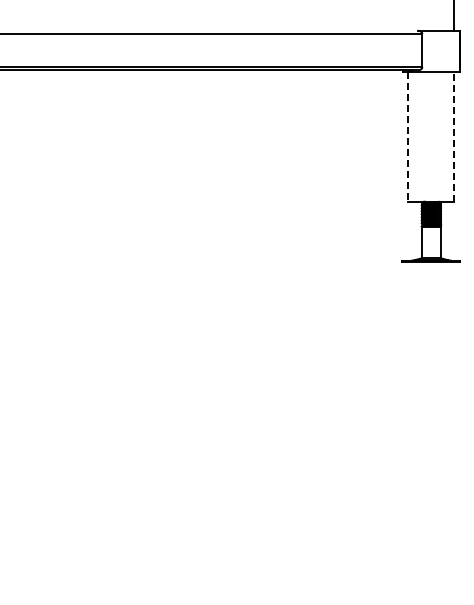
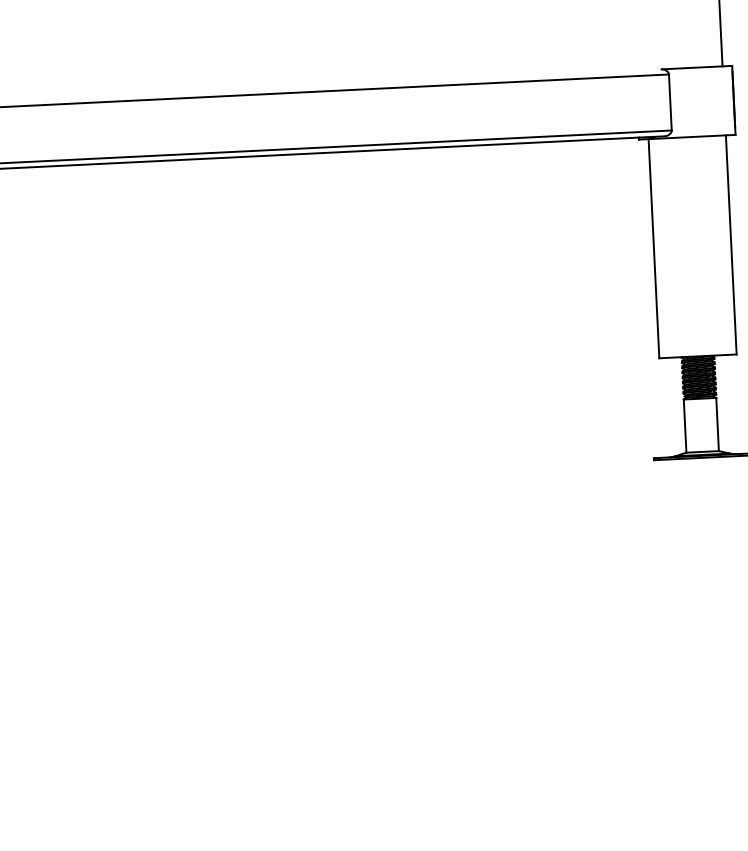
line: (408, 136) -> (654, 248), dashed -> solid
line: (454, 136) -> (731, 244), dashed -> solid

